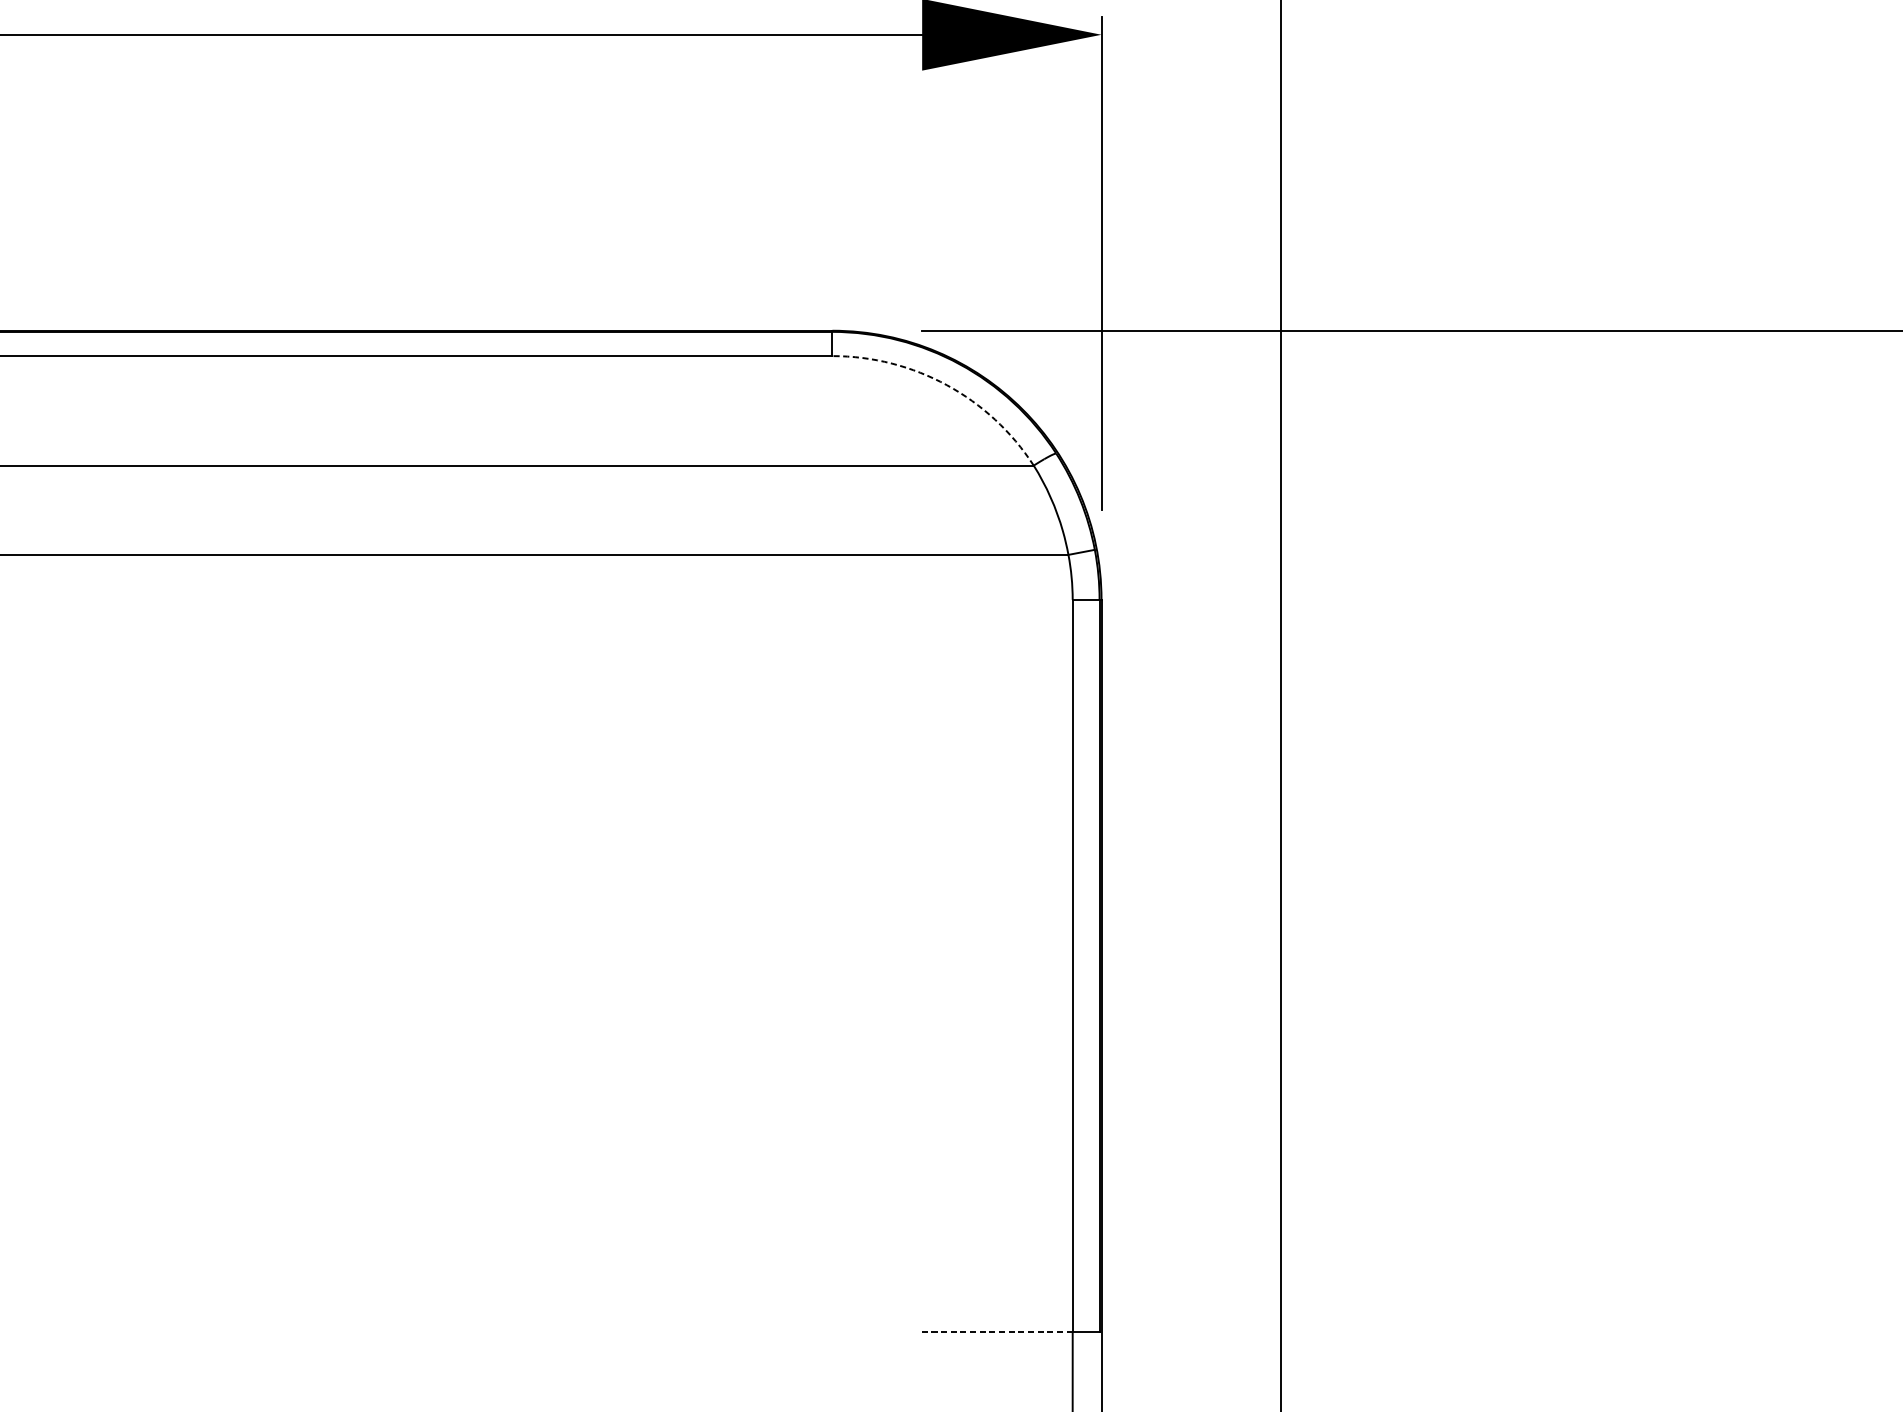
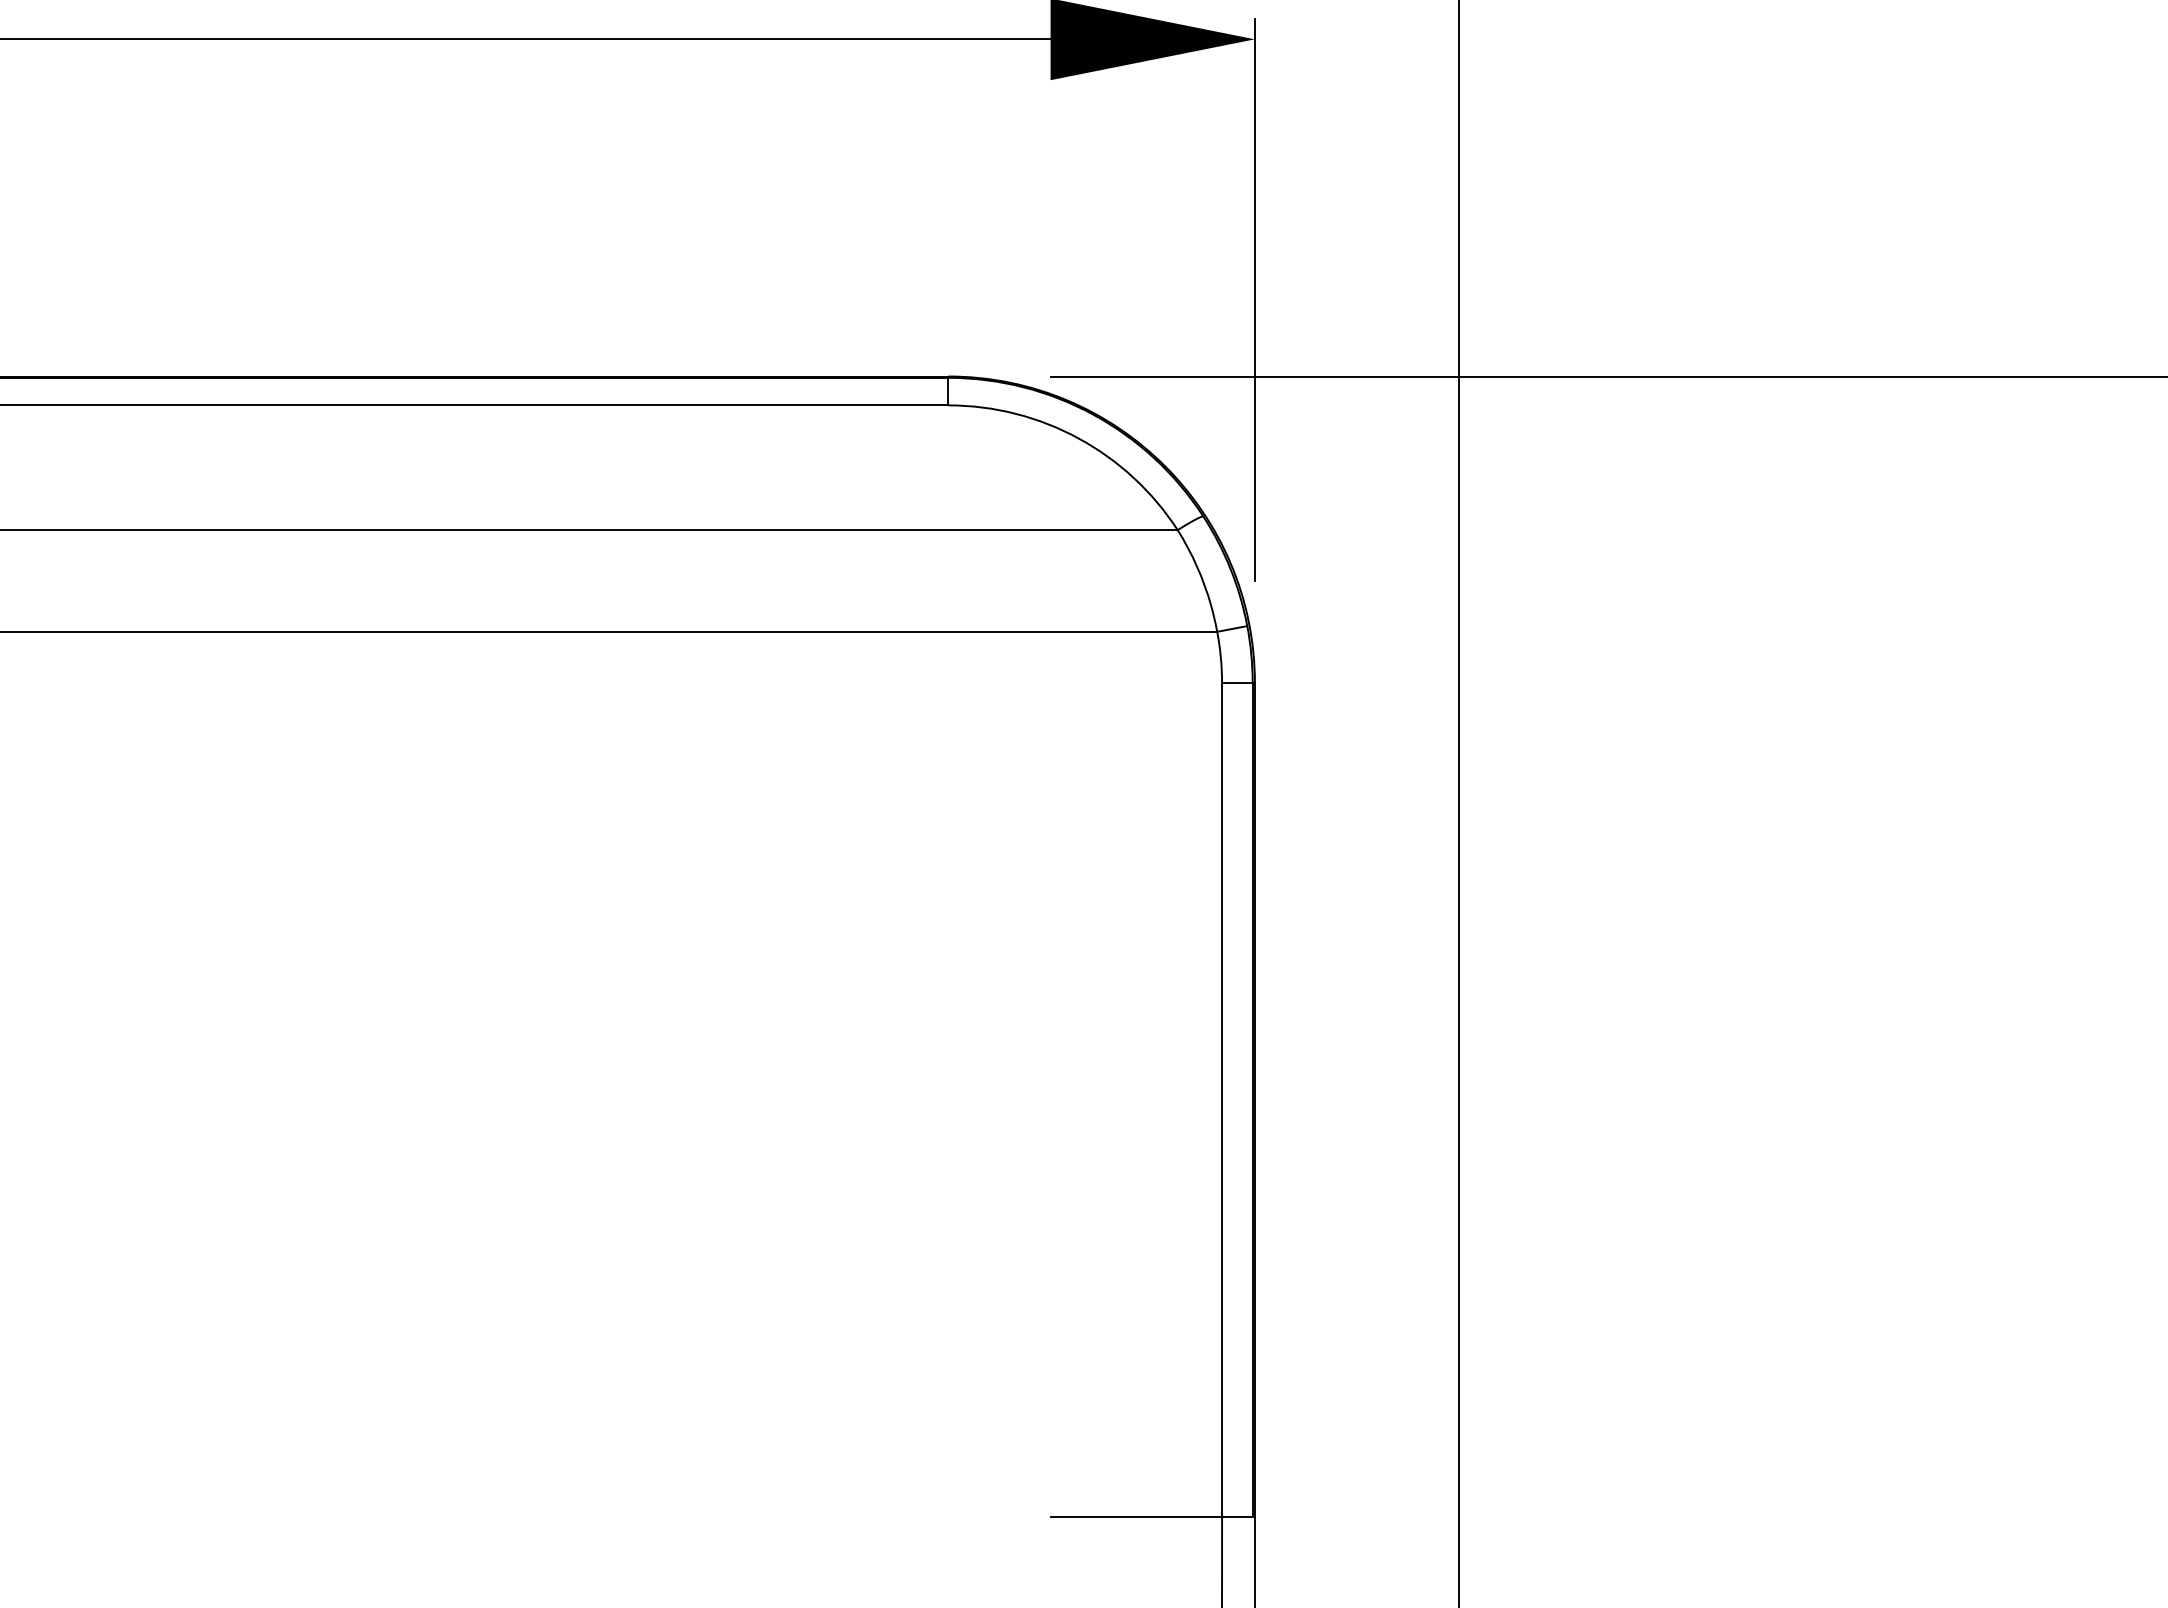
arc: (946, 385) -> (1078, 438), dashed -> solid
line: (997, 1332) -> (1136, 1517), dashed -> solid

